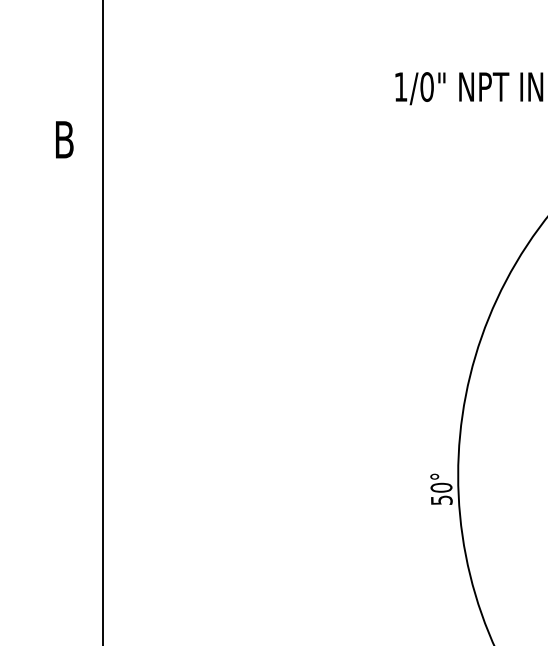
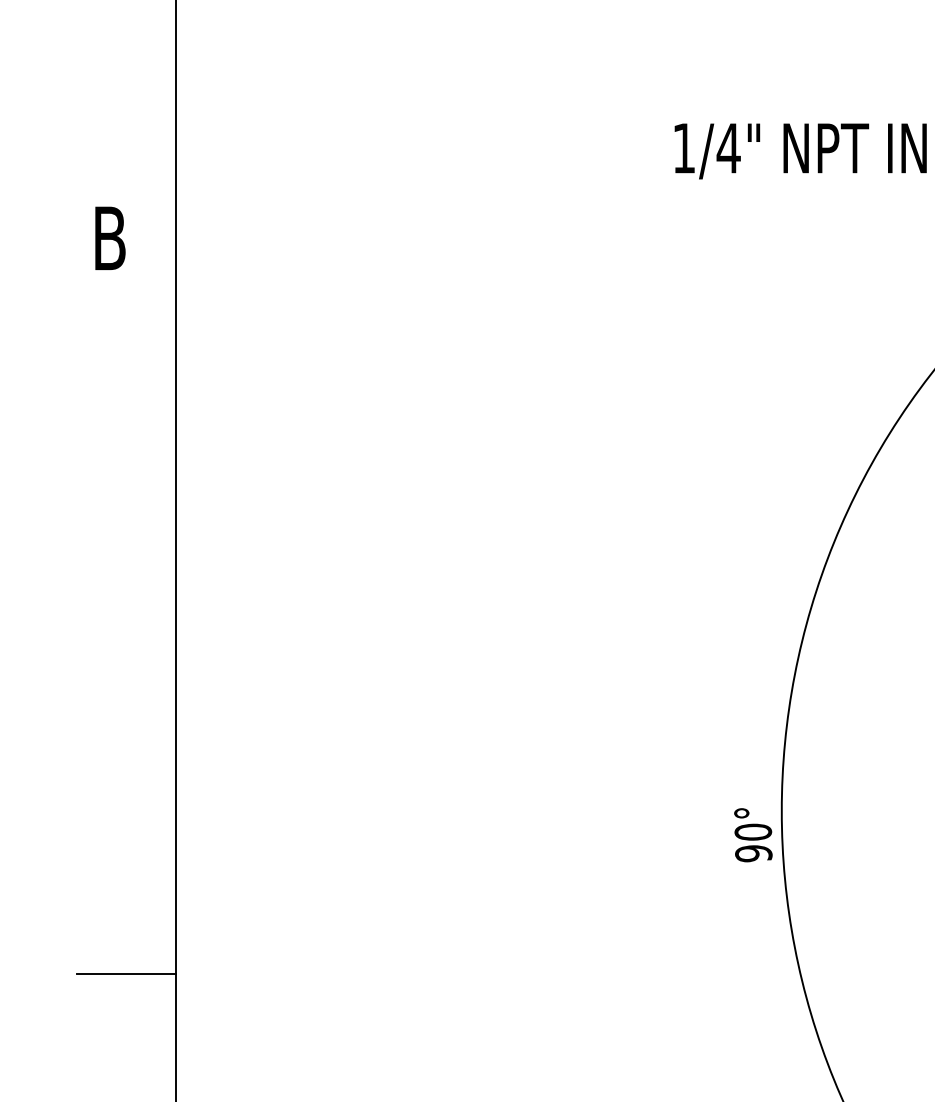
text: (427, 86) -> (729, 147), 1/0" -> 1/4"
text: (441, 500) -> (753, 853), 50° -> 90°
line: (74, 570) -> (127, 973), added

